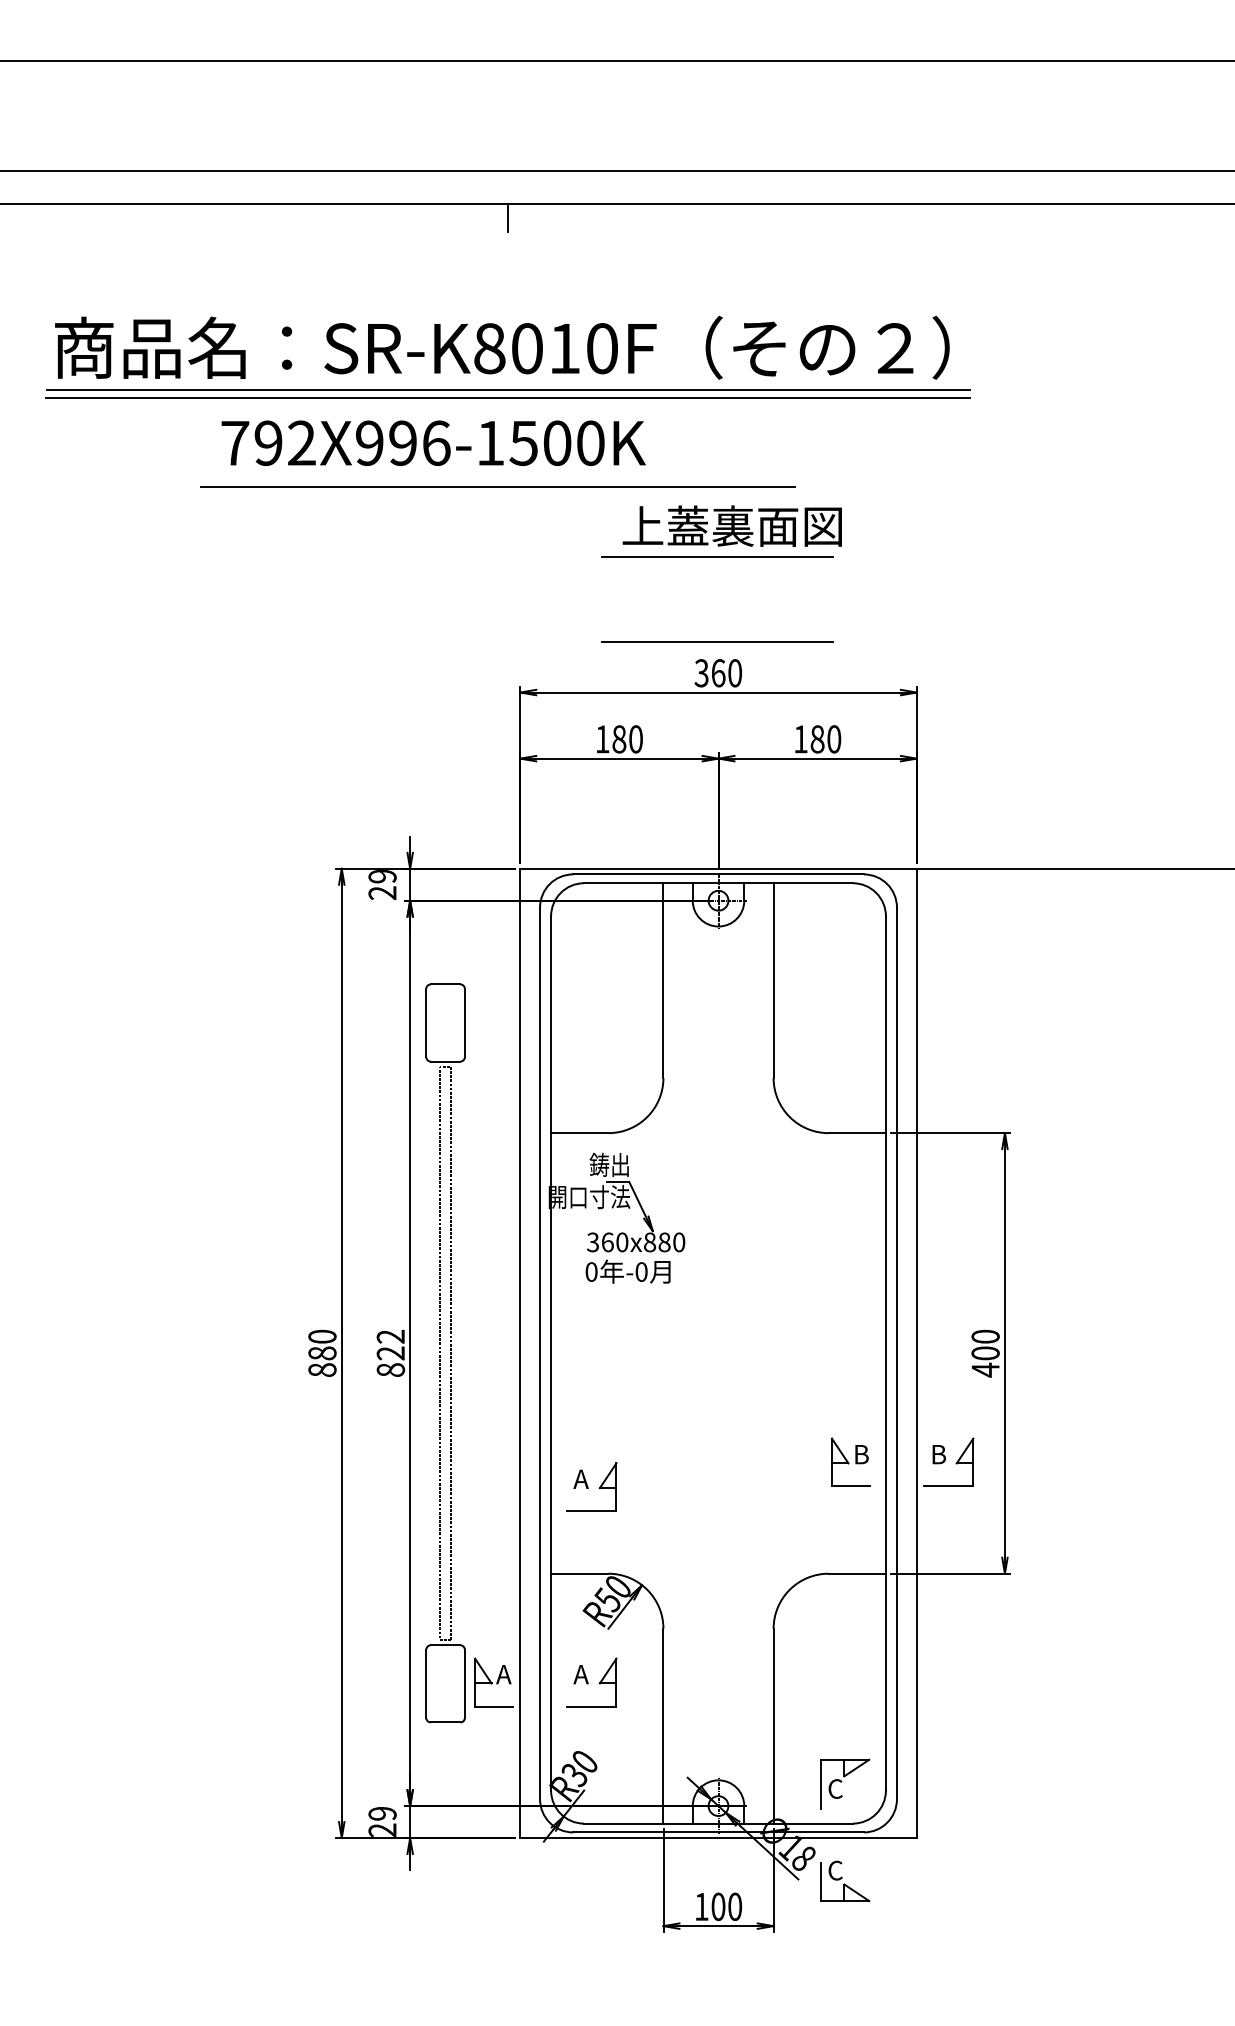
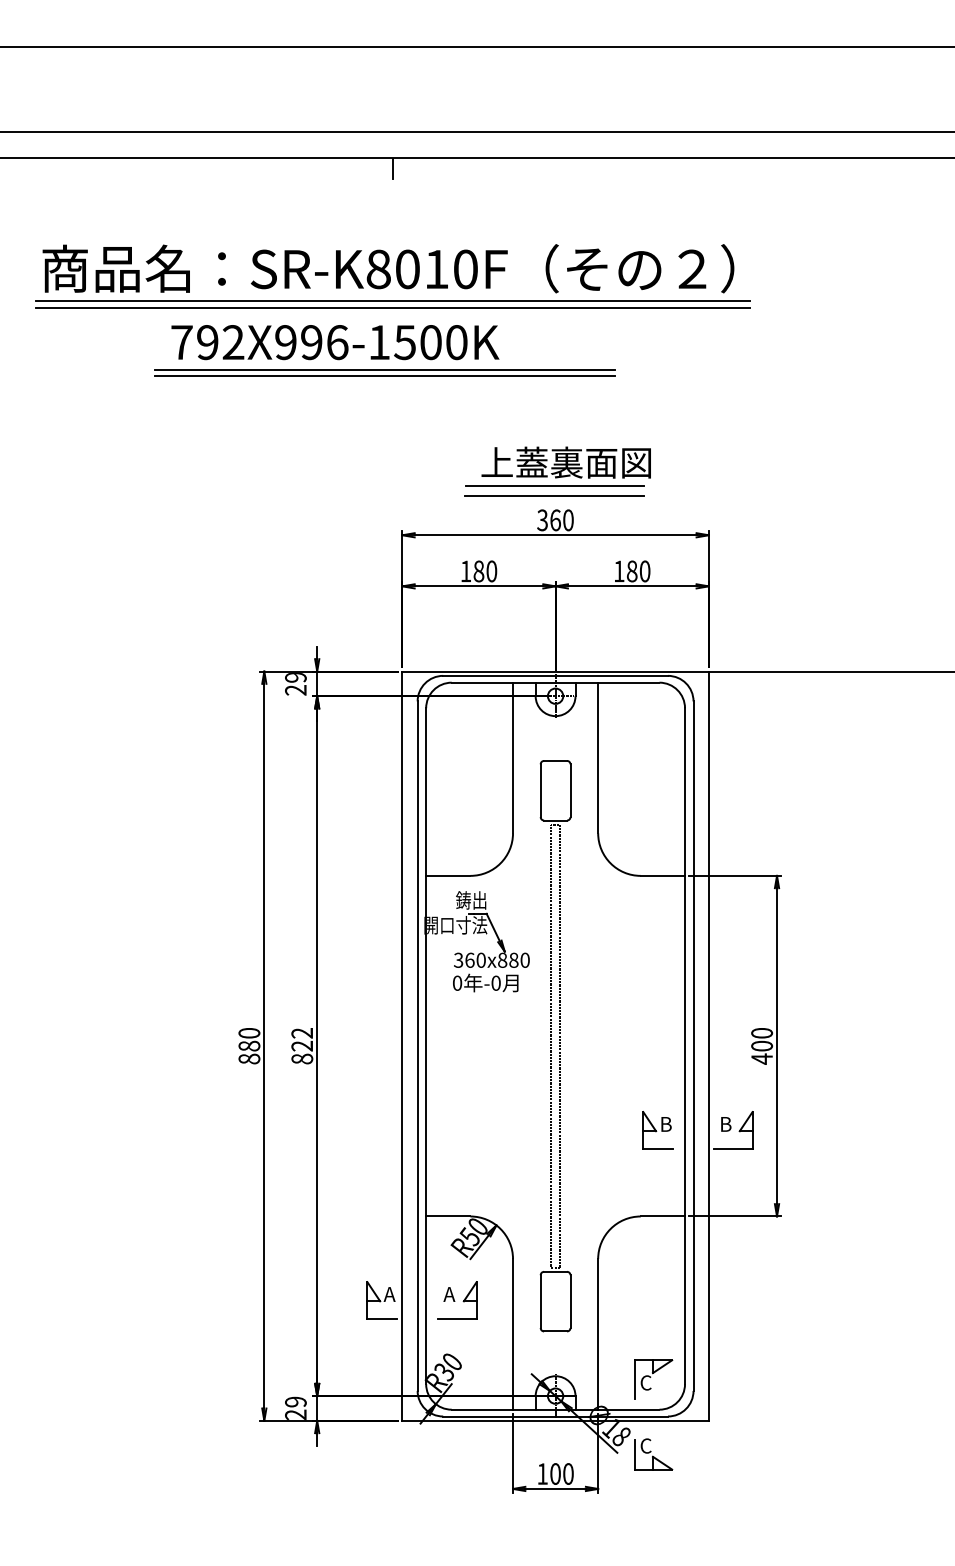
line: (498, 478) -> (385, 369), added
part: (720, 531) -> (557, 466), moved
part: (445, 1353) -> (555, 1046), moved
part: (591, 1487) -> (457, 1149), removed

